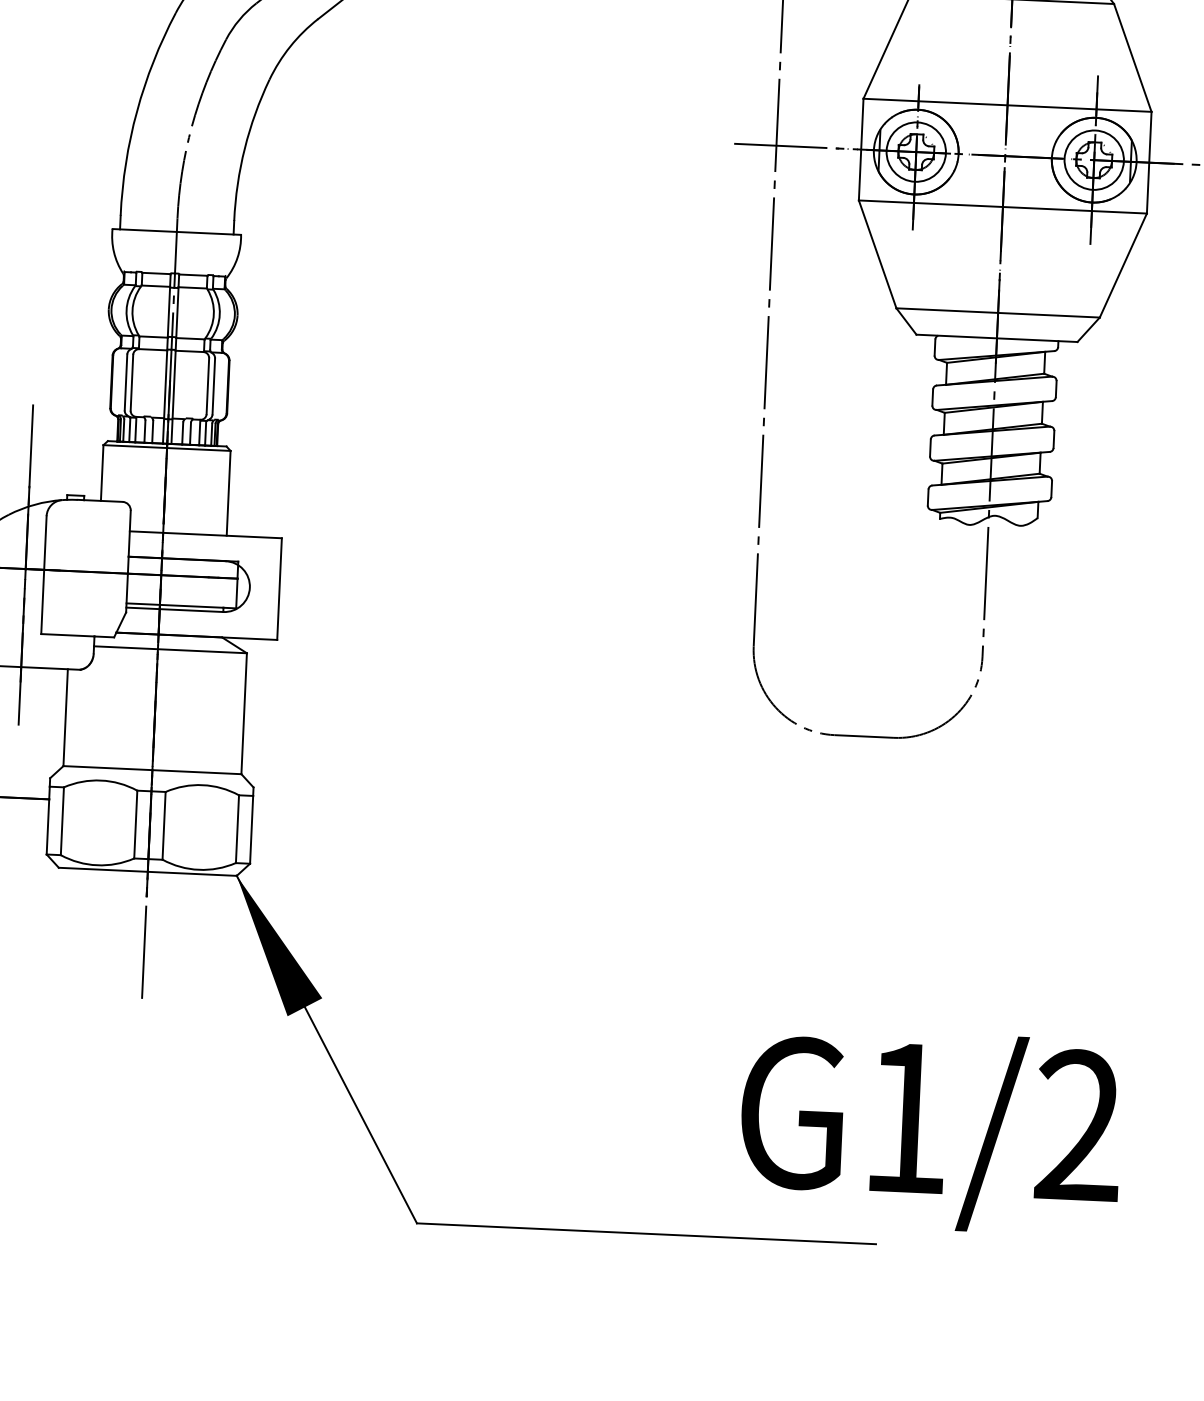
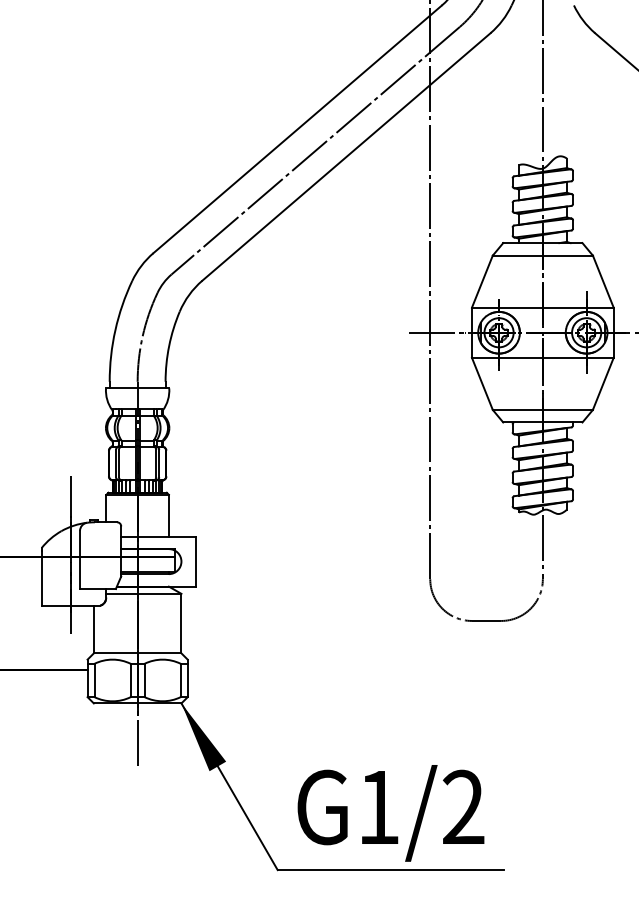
text: (929, 1131) -> (390, 813), moved

